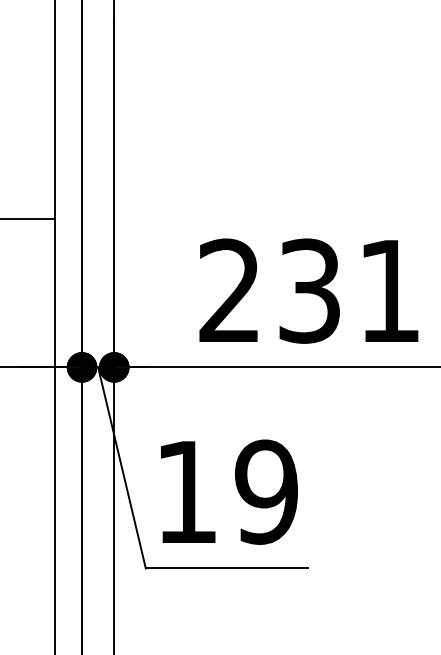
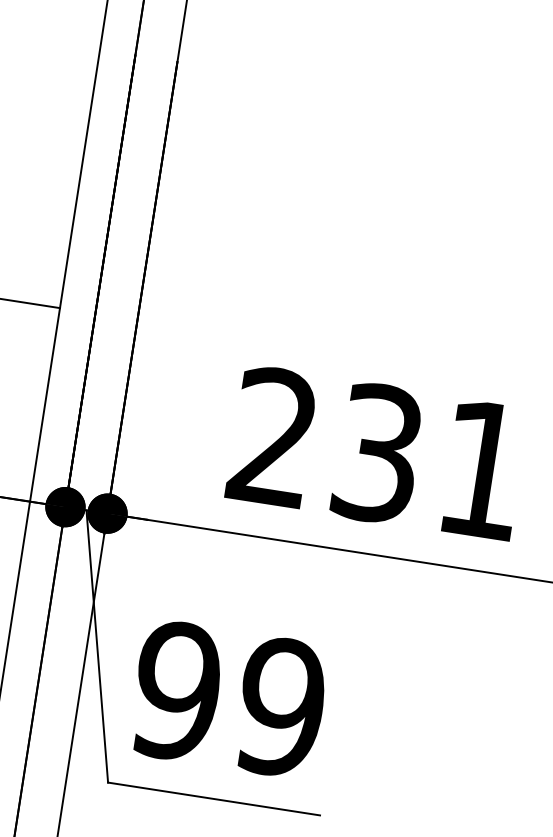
text: (186, 491) -> (176, 690), 19 -> 99

